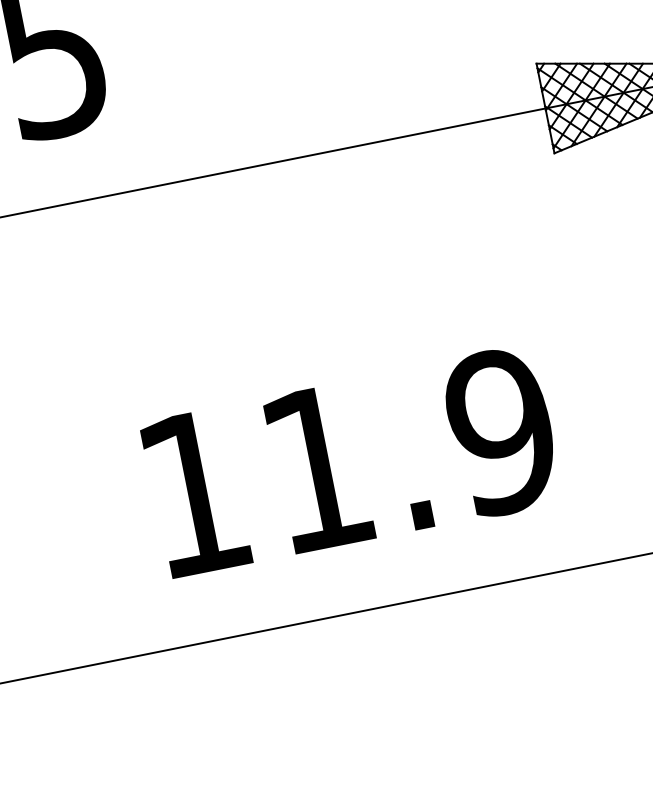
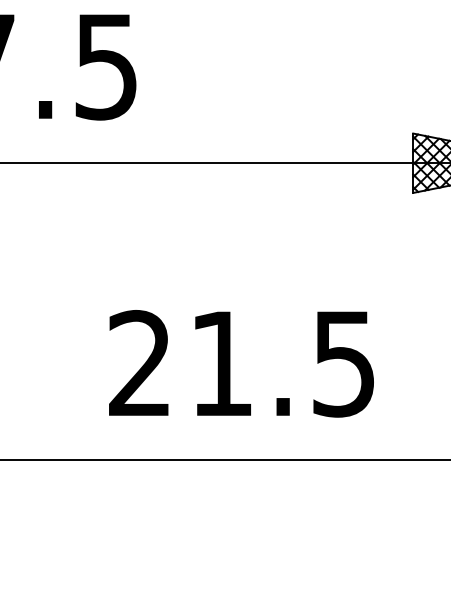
text: (348, 462) -> (242, 363), 11.9 -> 21.5

